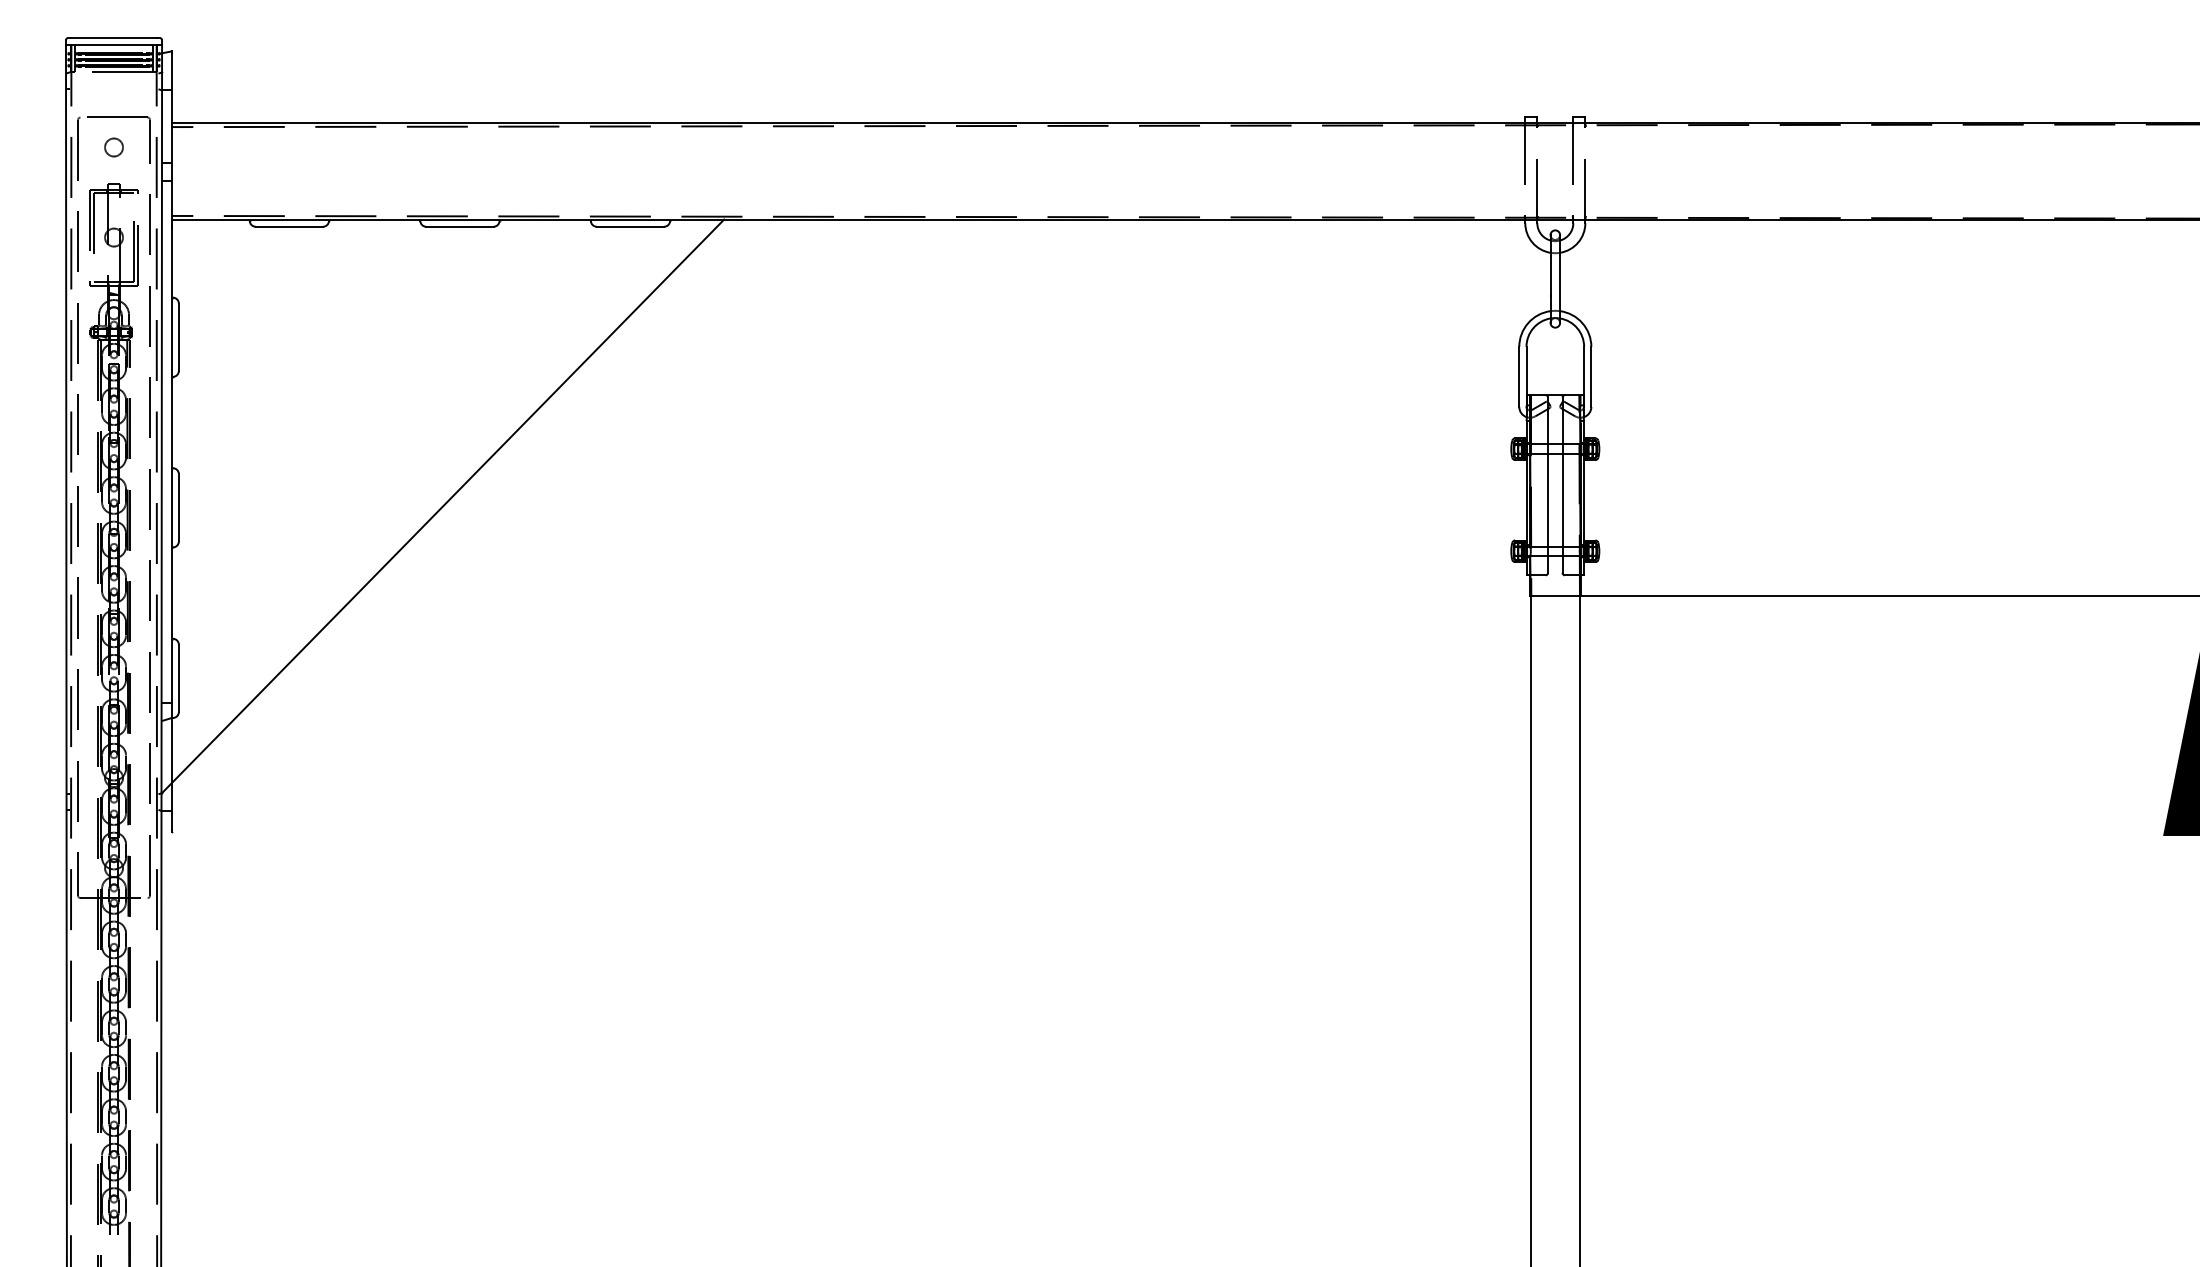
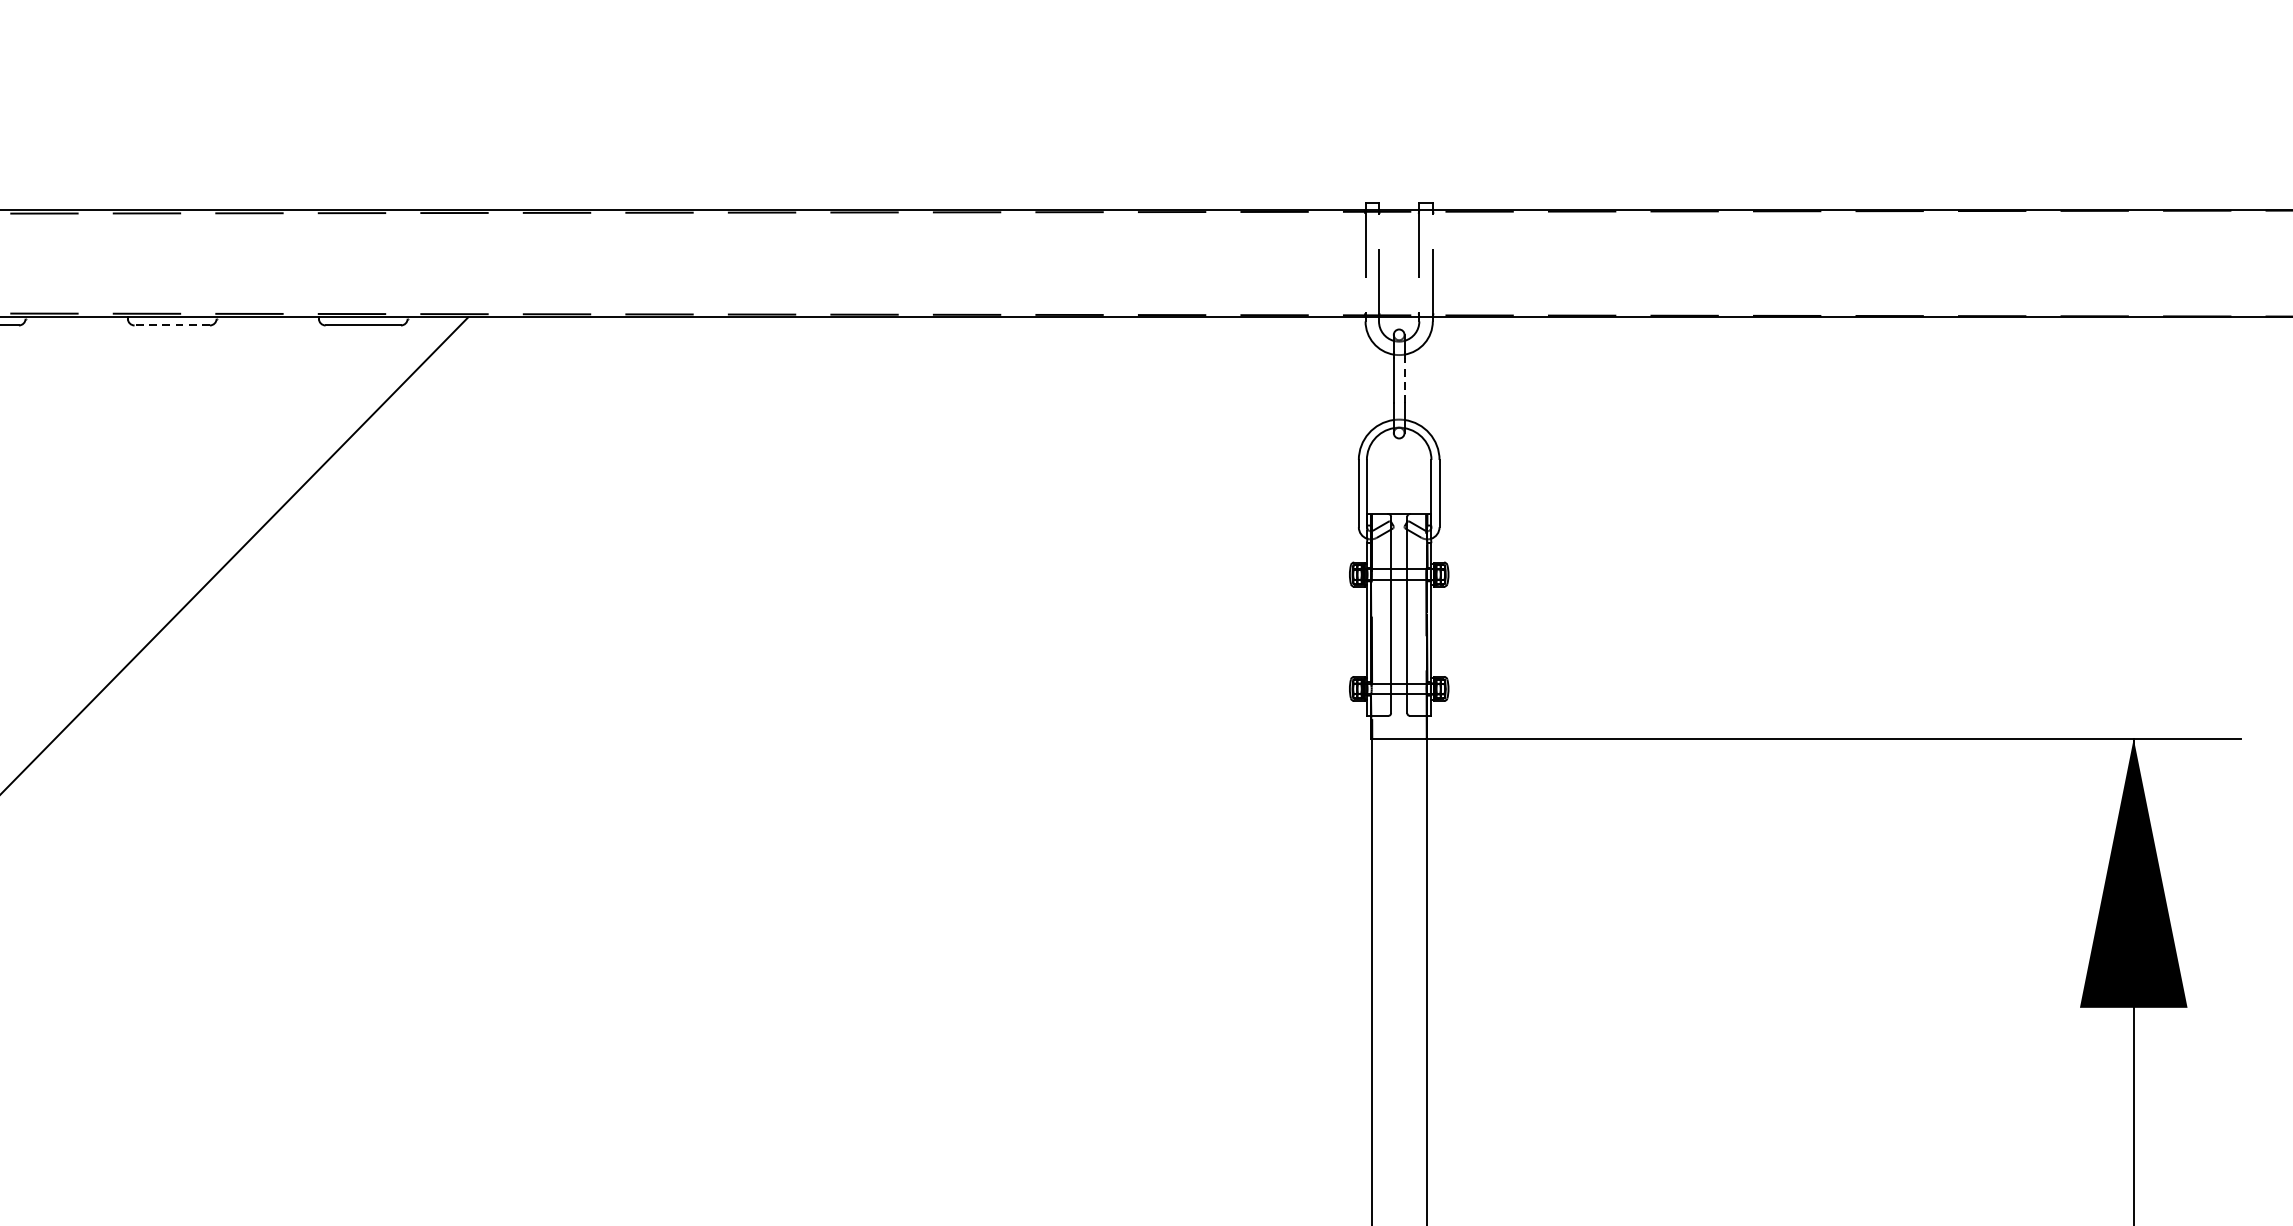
line: (459, 226) -> (171, 325), solid -> dashed
line: (1560, 275) -> (1404, 380), solid -> dashed

